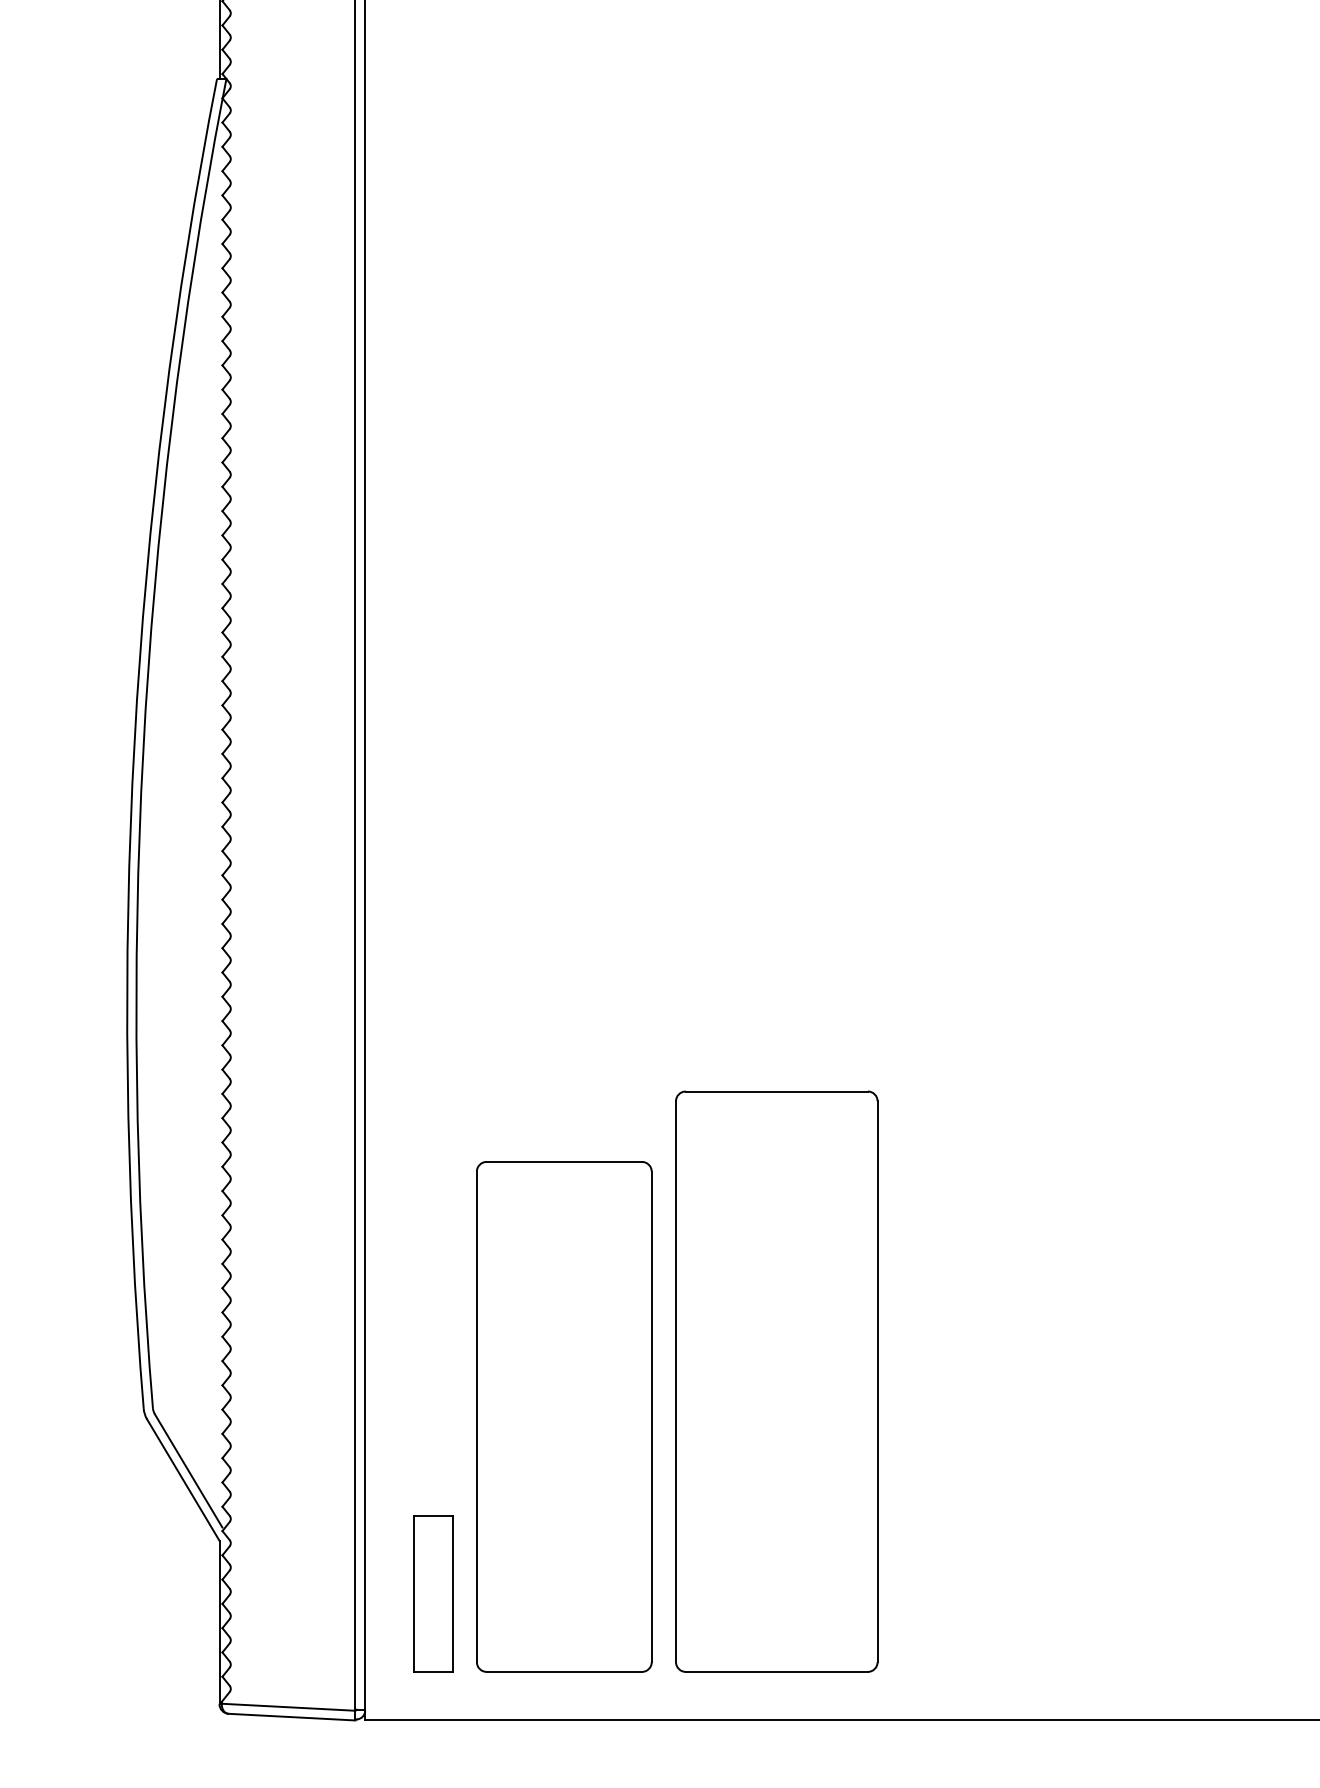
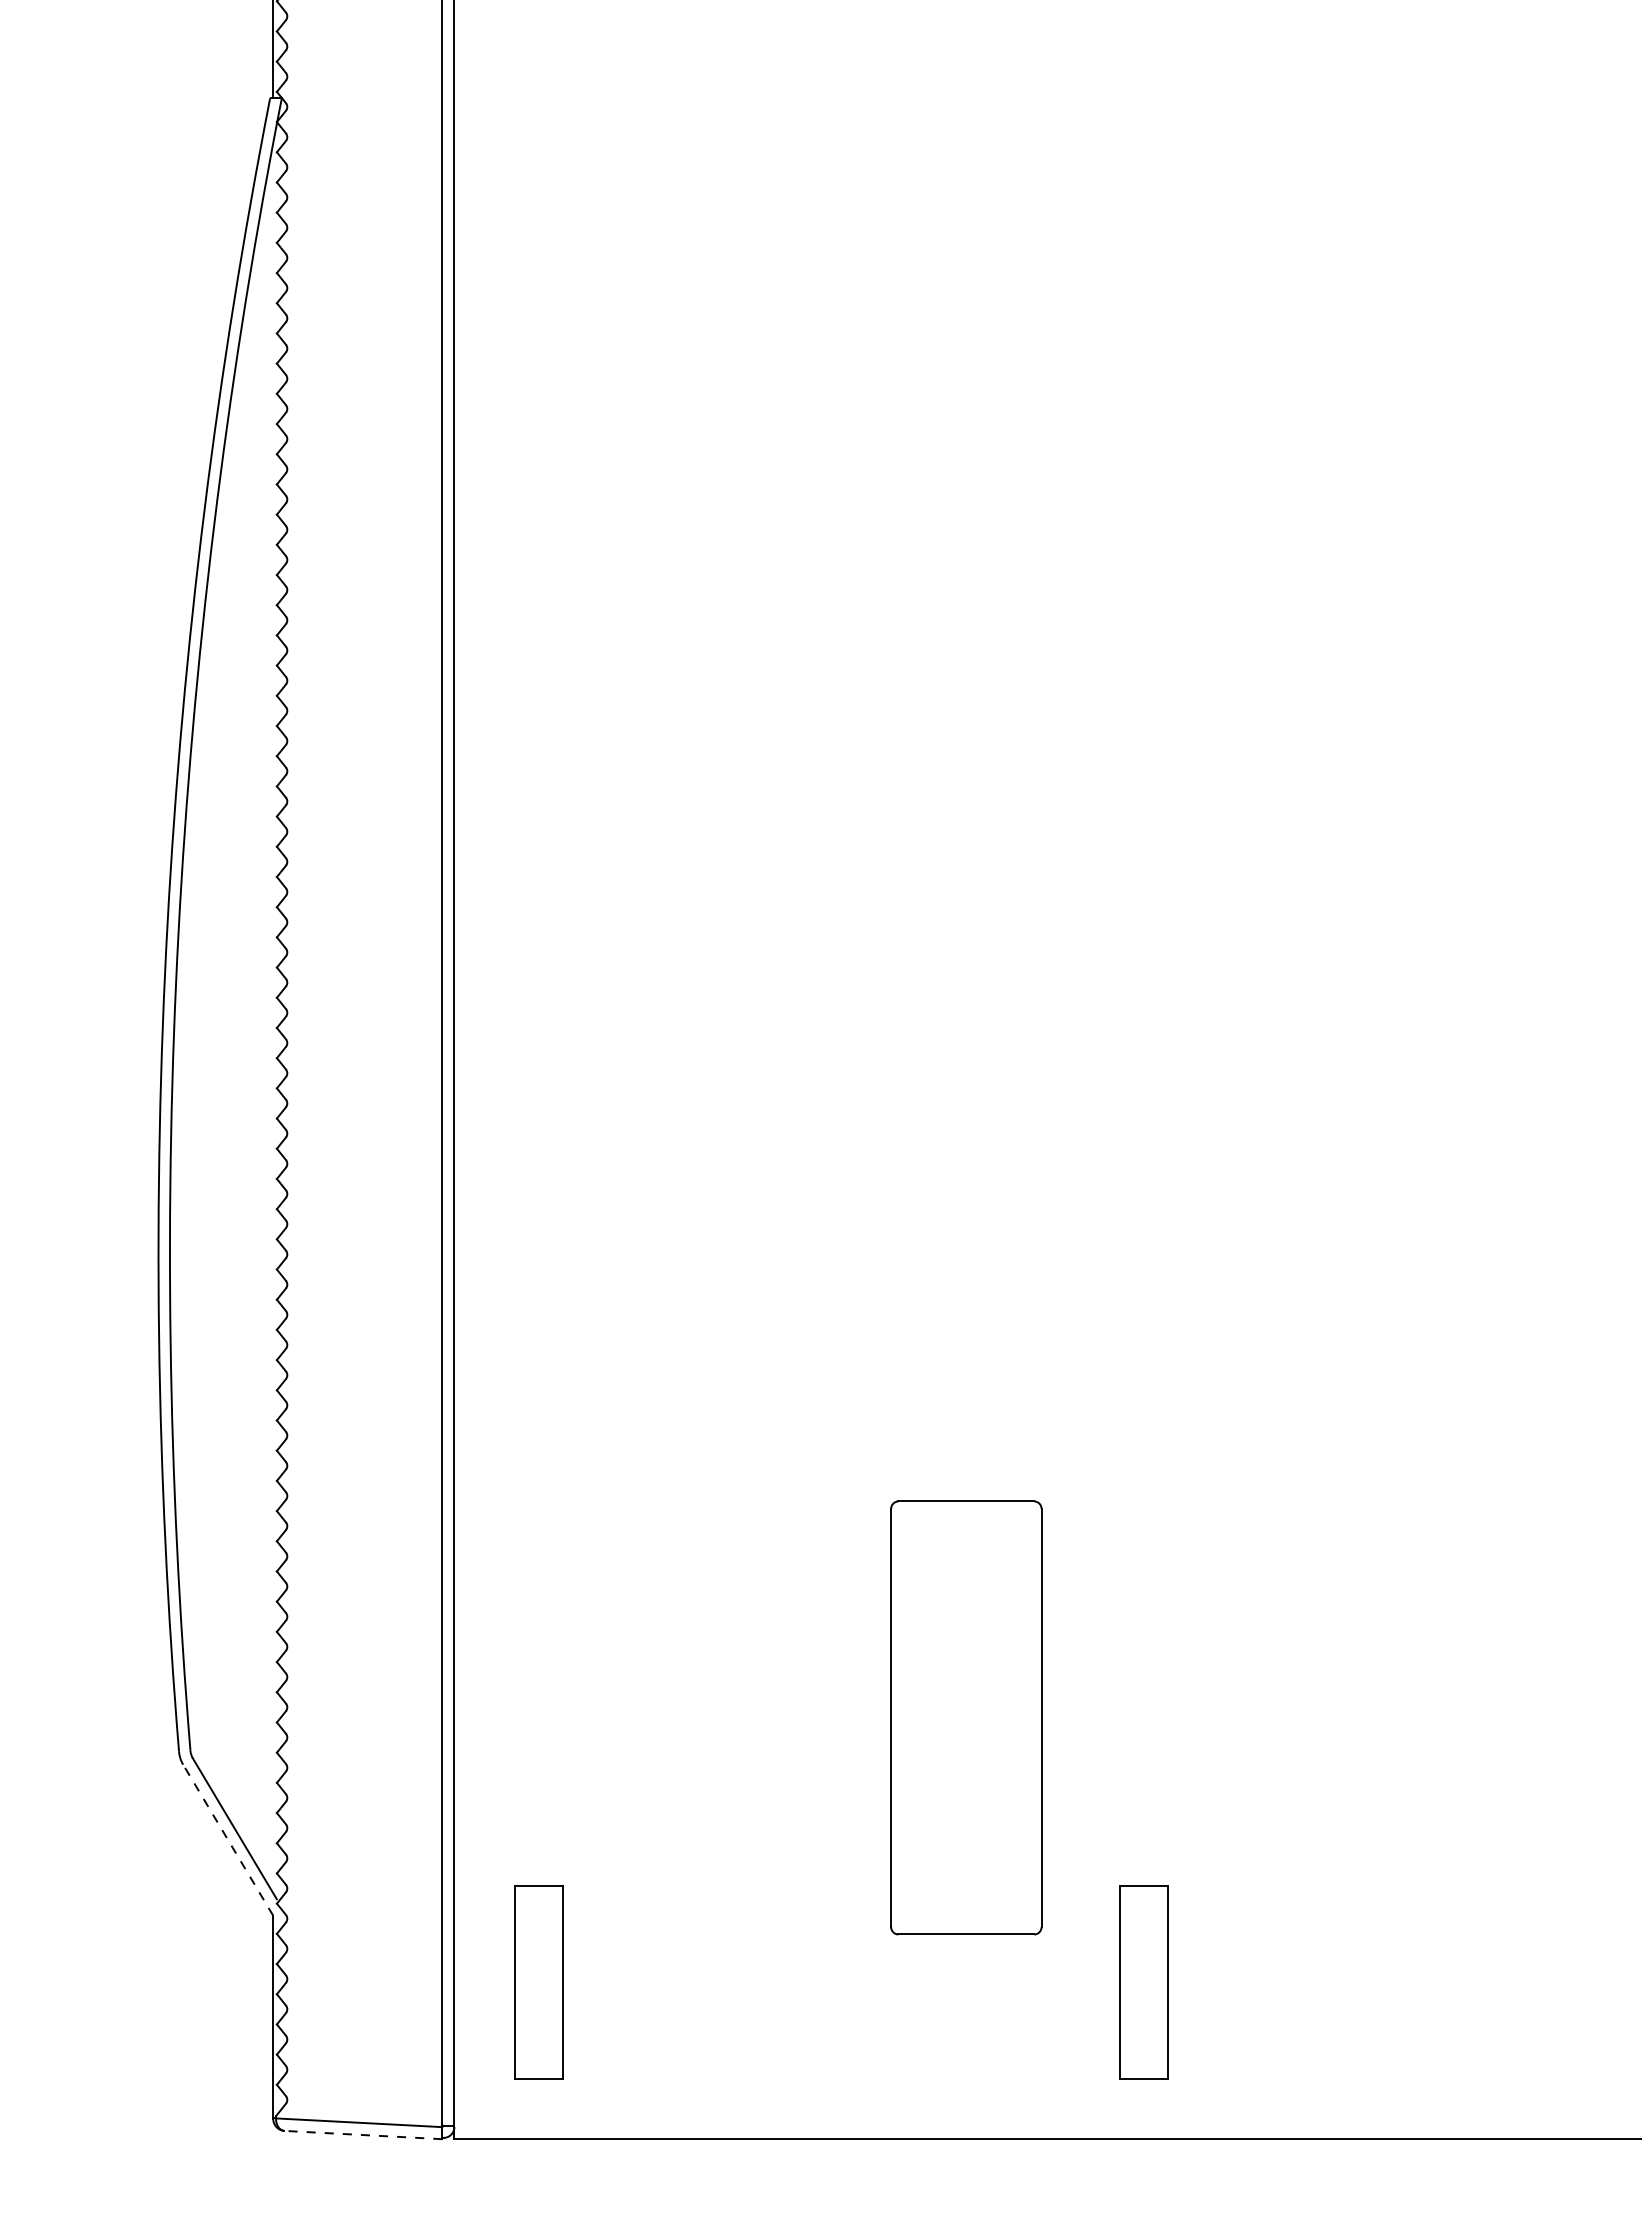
part: (777, 1381) -> (966, 1717), size x0.6
part: (563, 1416) -> (701, 1761), removed
line: (183, 1480) -> (228, 1840), solid -> dashed
part: (919, 1594) -> (1143, 1982), added
line: (292, 1717) -> (363, 2135), solid -> dashed

